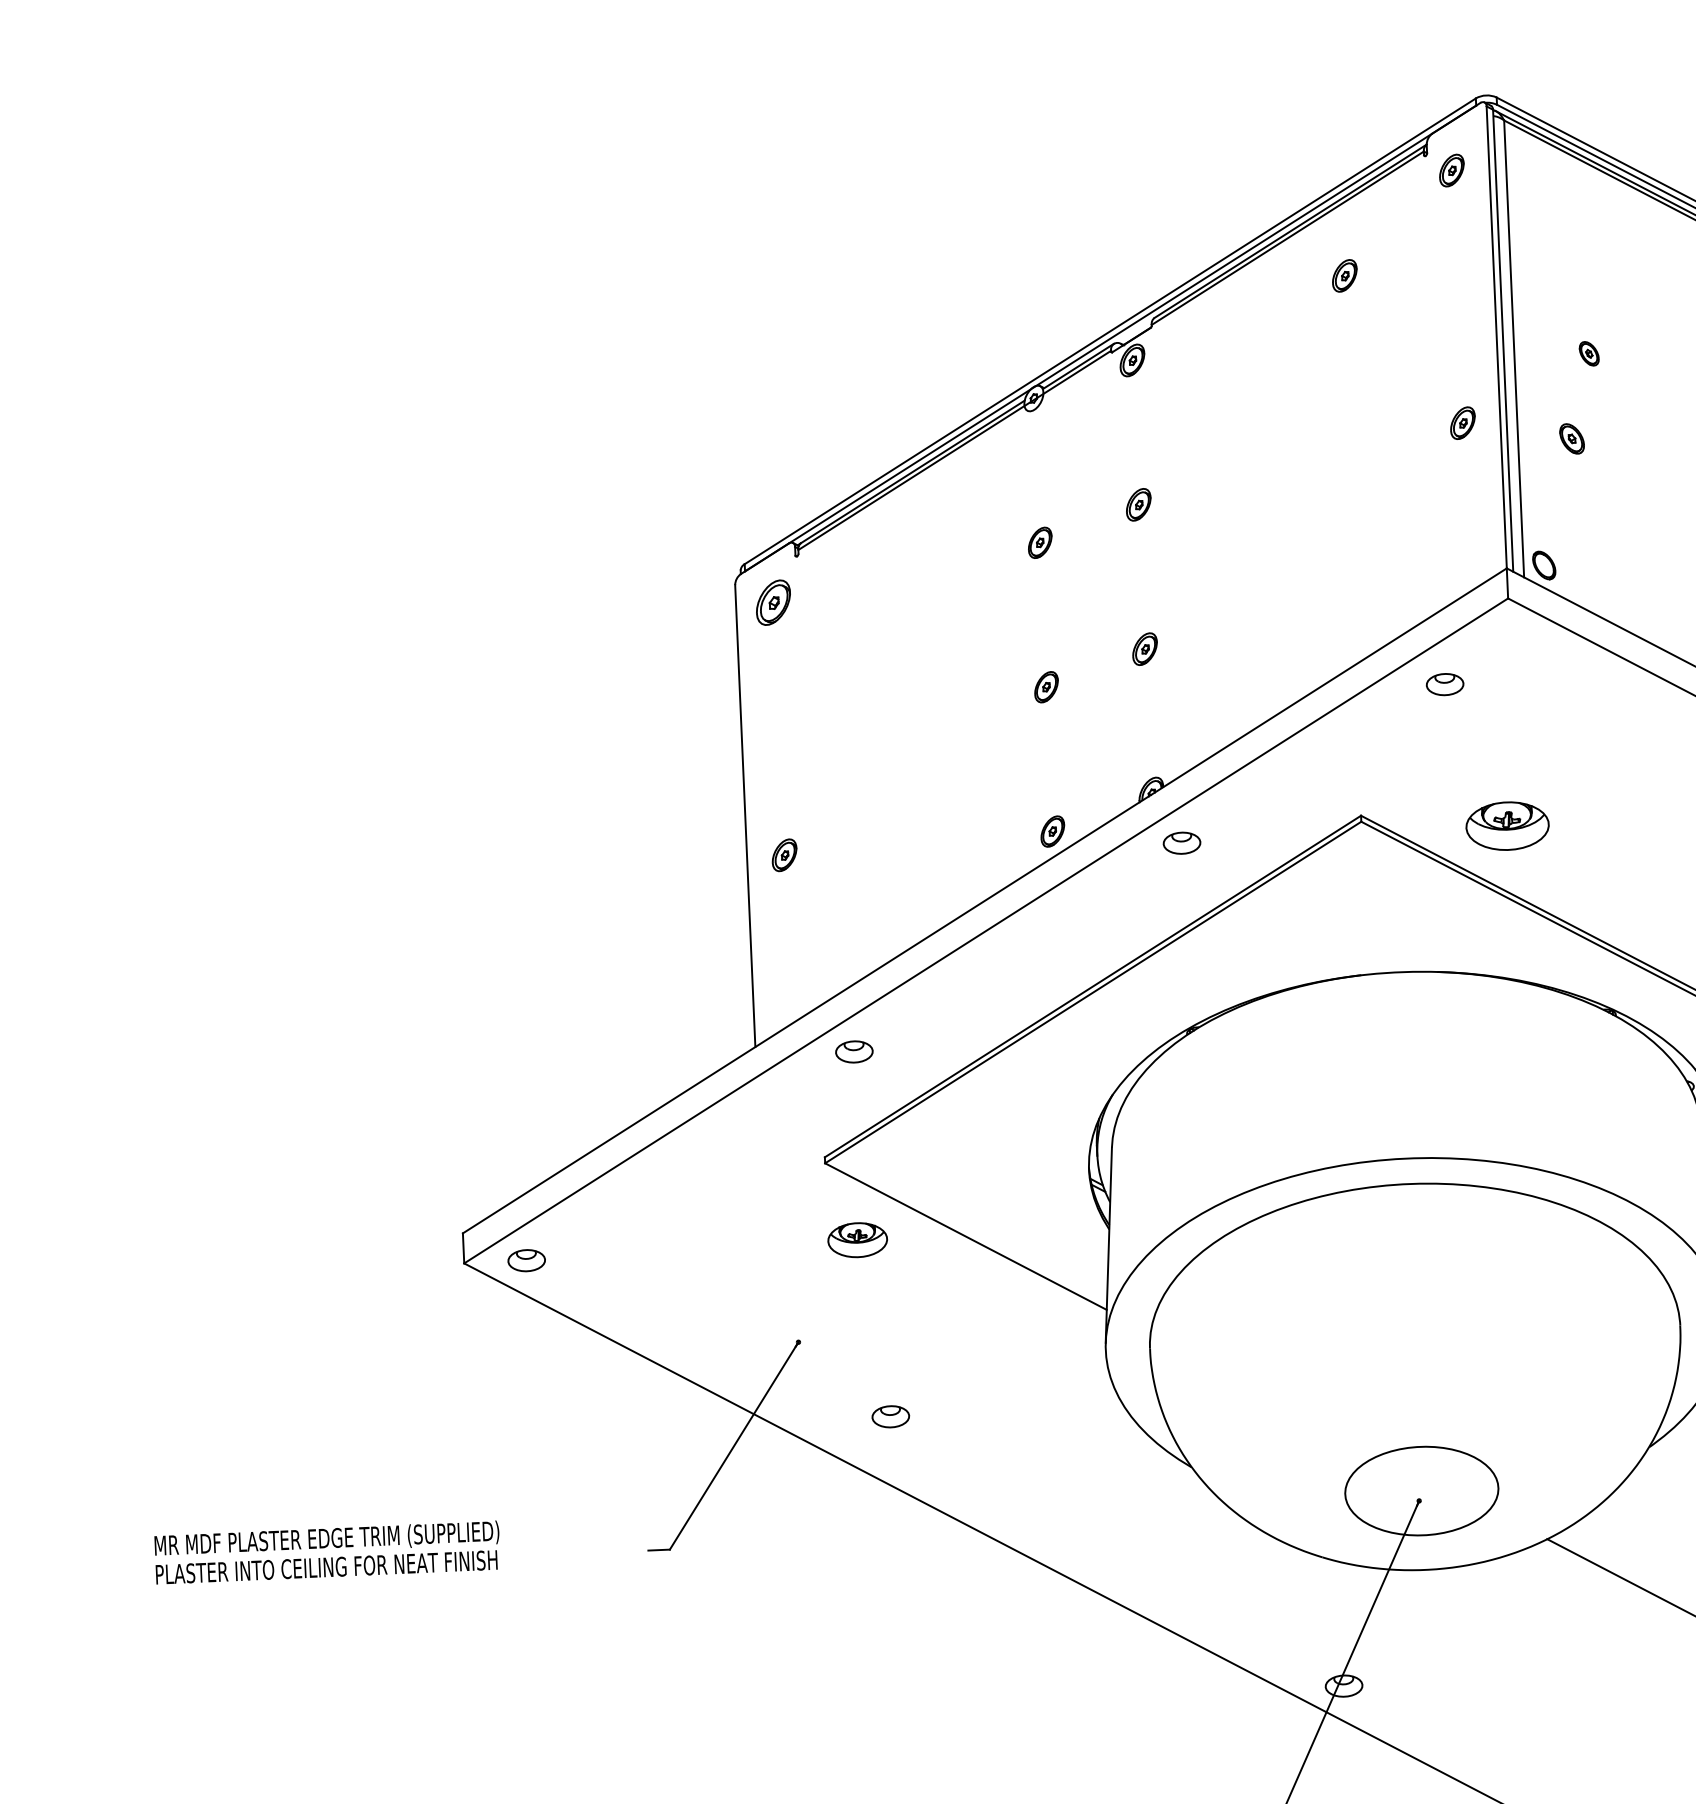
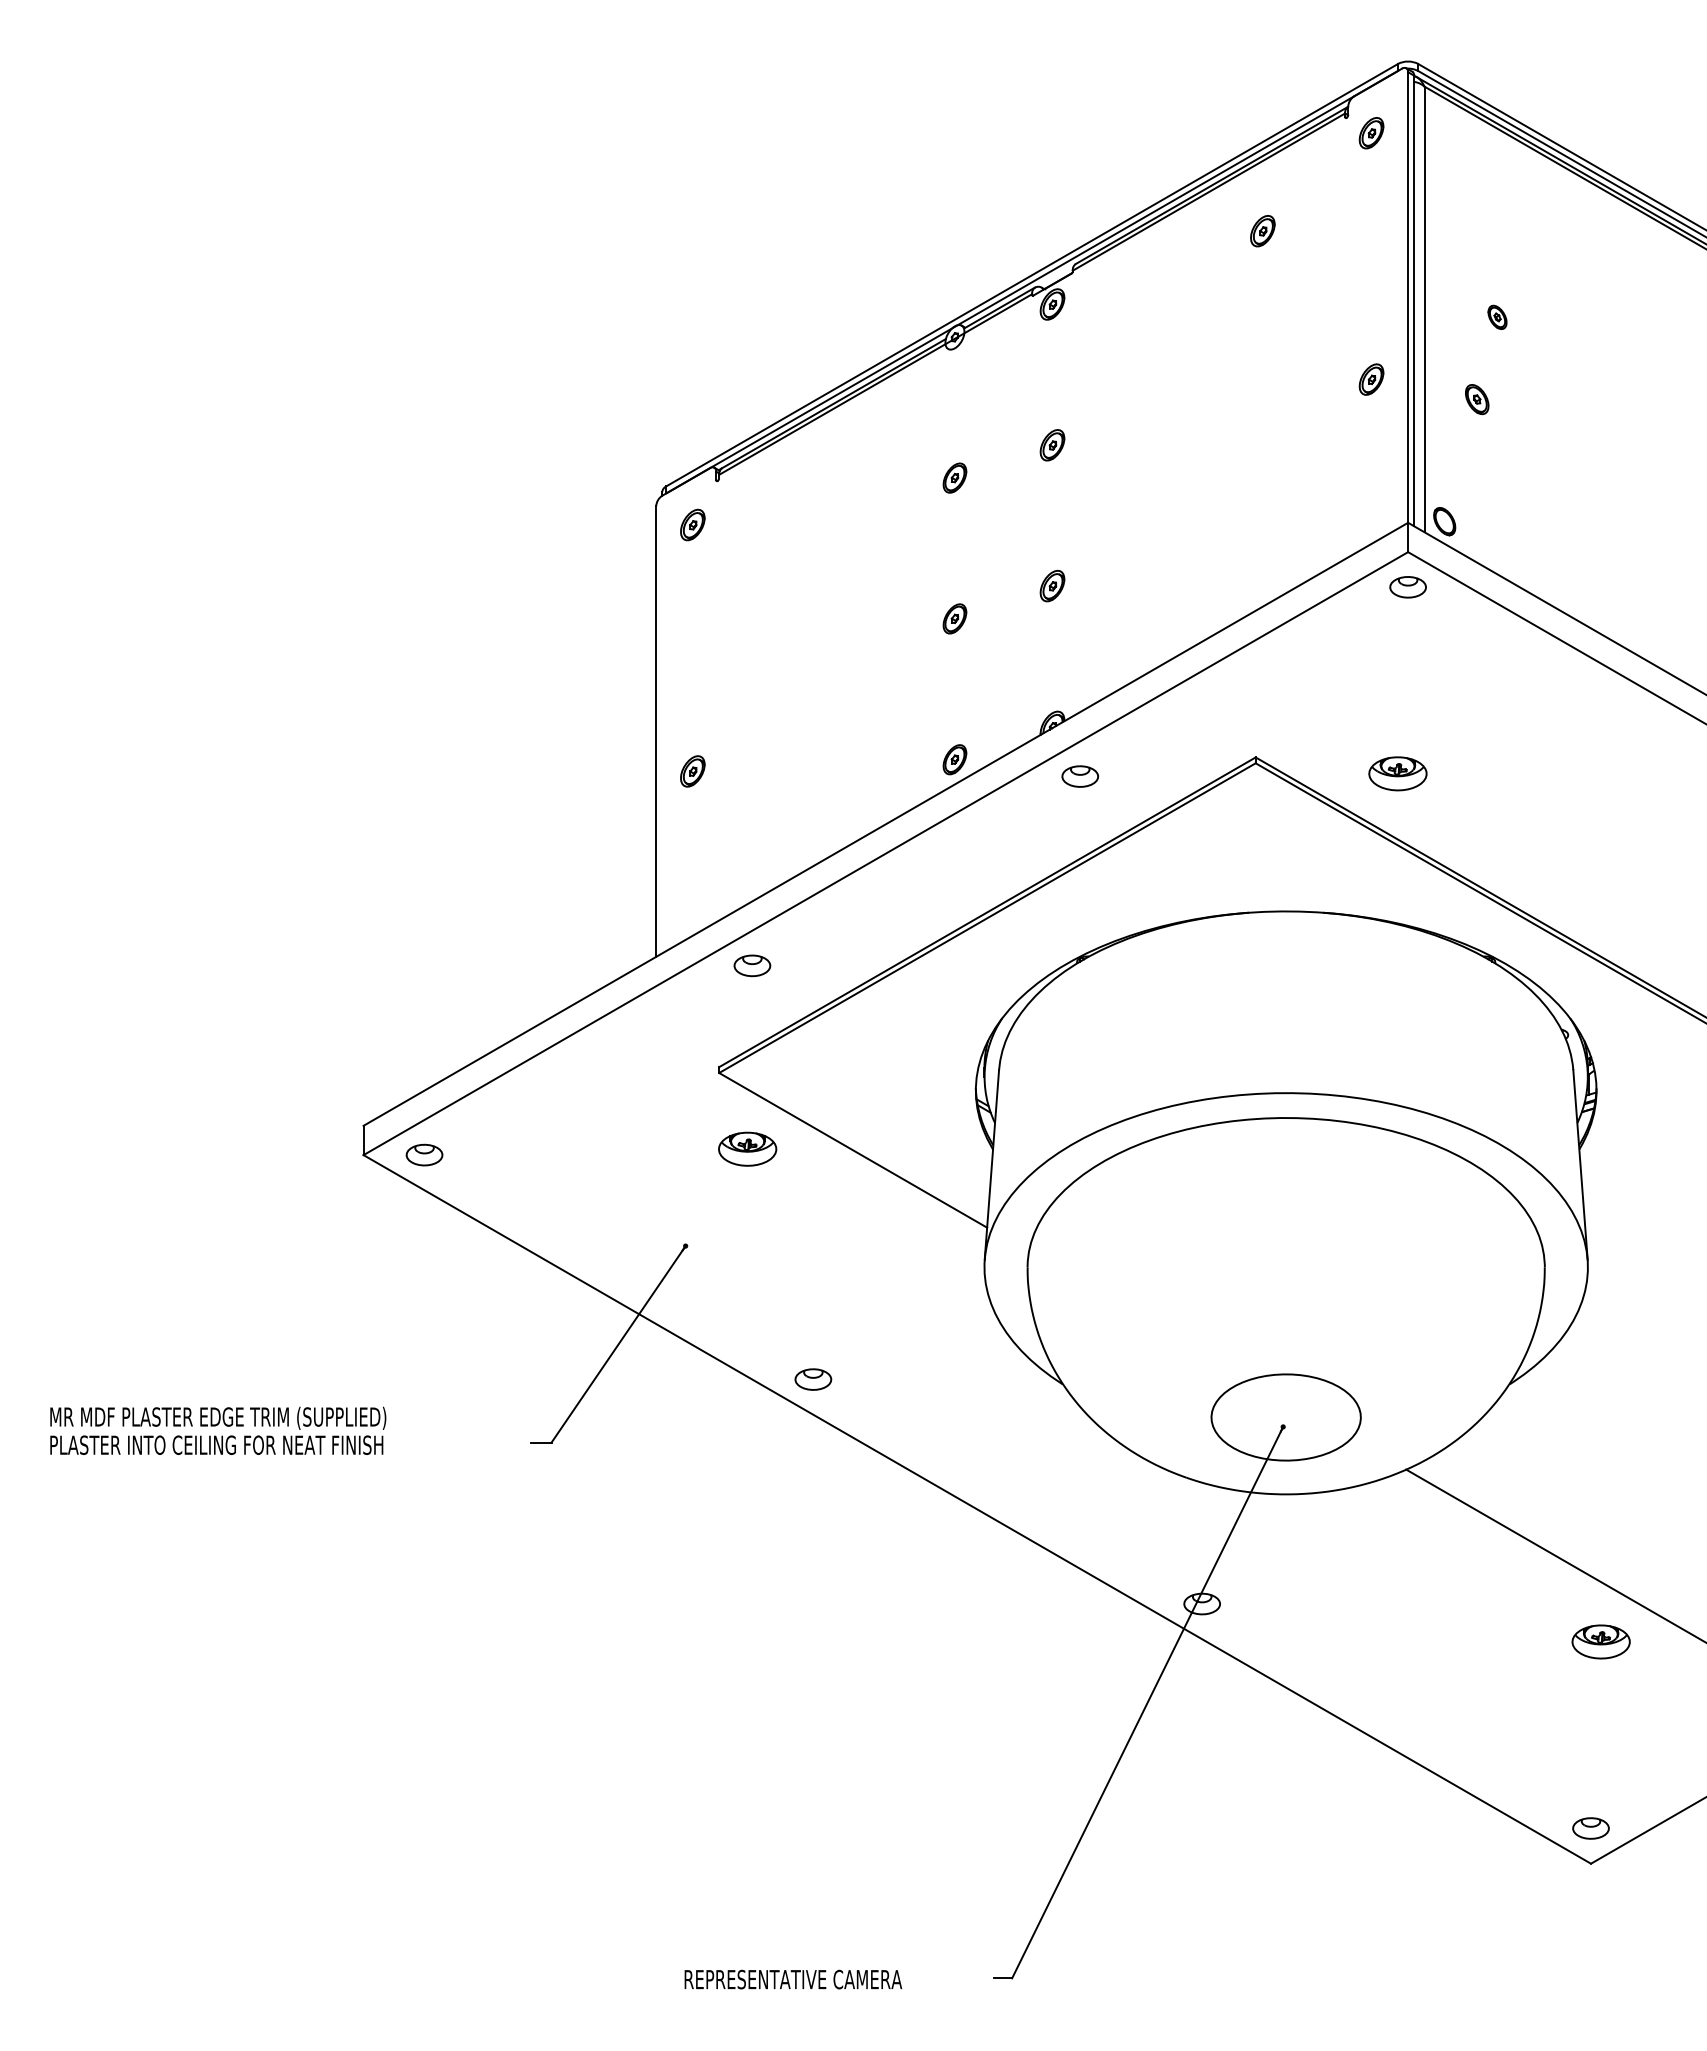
part: (773, 602) -> (692, 524), size x0.71
part: (1444, 684) -> (1407, 587), moved
part: (1507, 825) -> (1397, 773), size x0.71
part: (890, 1416) -> (813, 1379), moved

